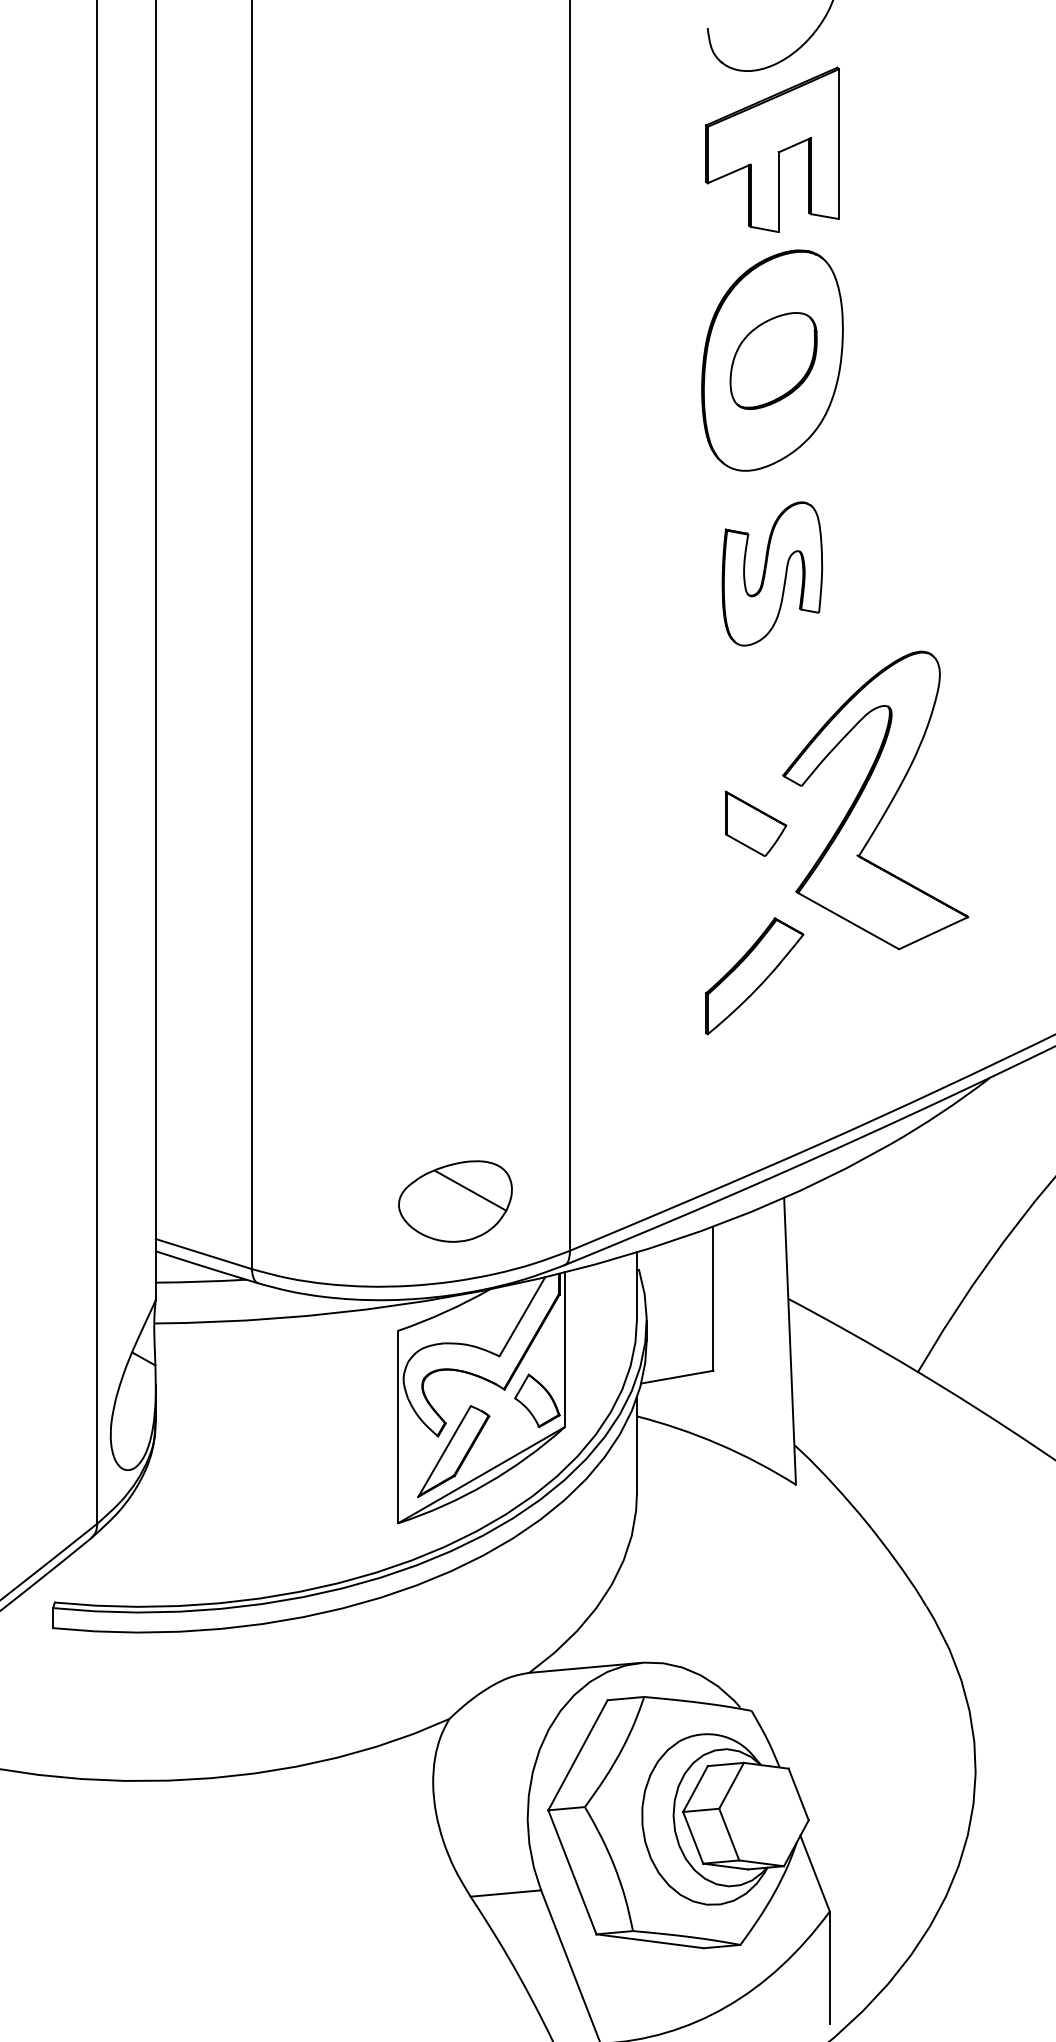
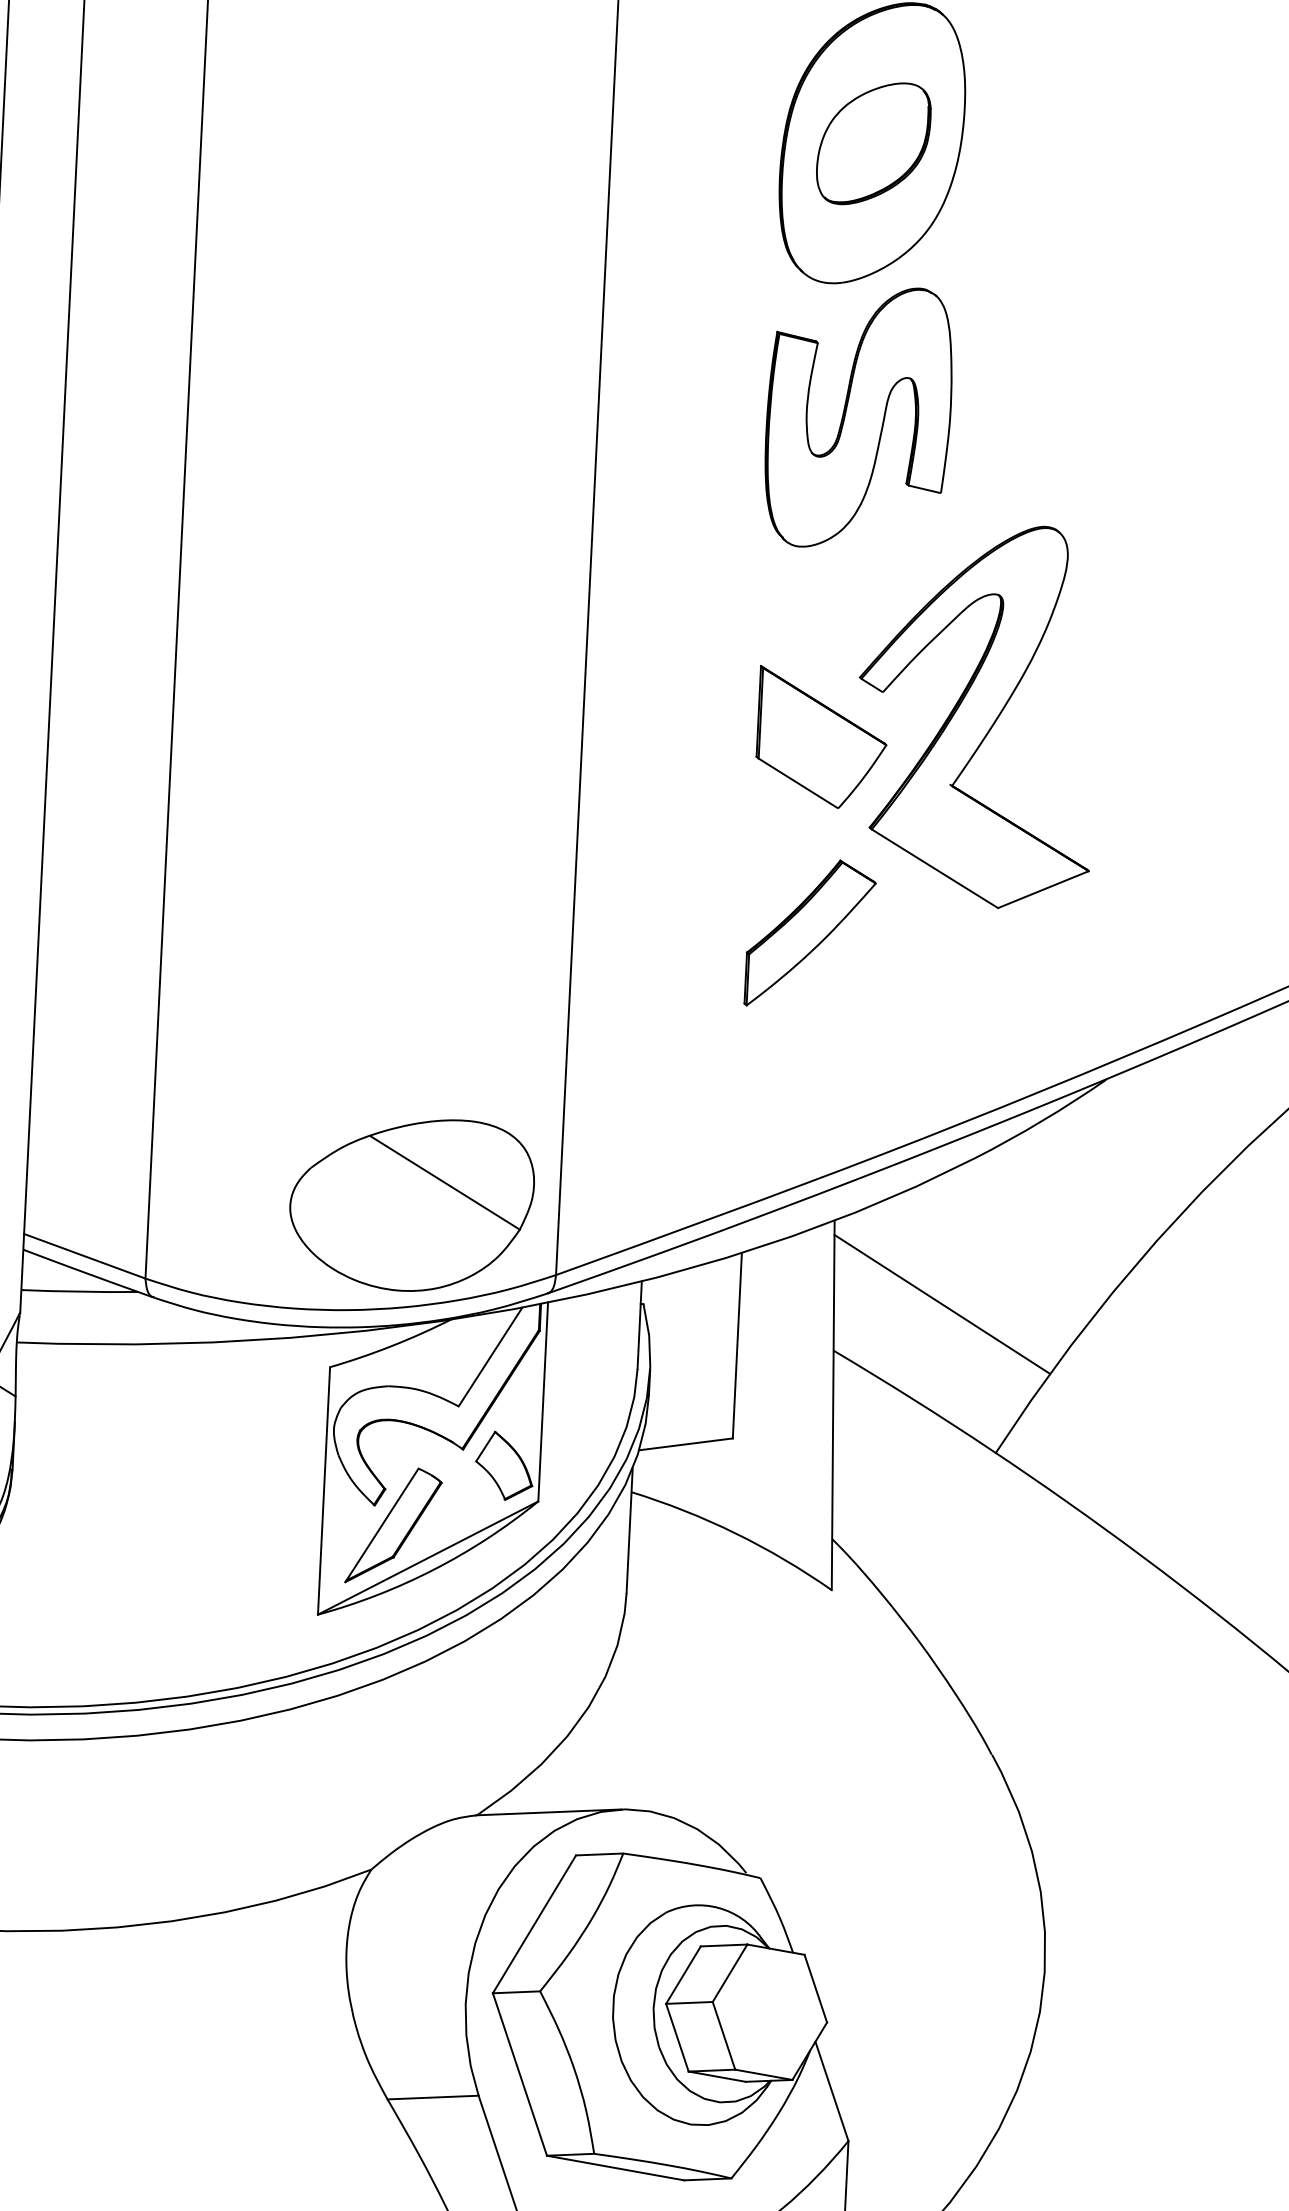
part: (772, 573) -> (858, 416), size x1.43
part: (755, 823) -> (821, 737), size x1.67
part: (455, 1201) -> (411, 1204), size x1.67
line: (870, 1258) -> (941, 1303), added

